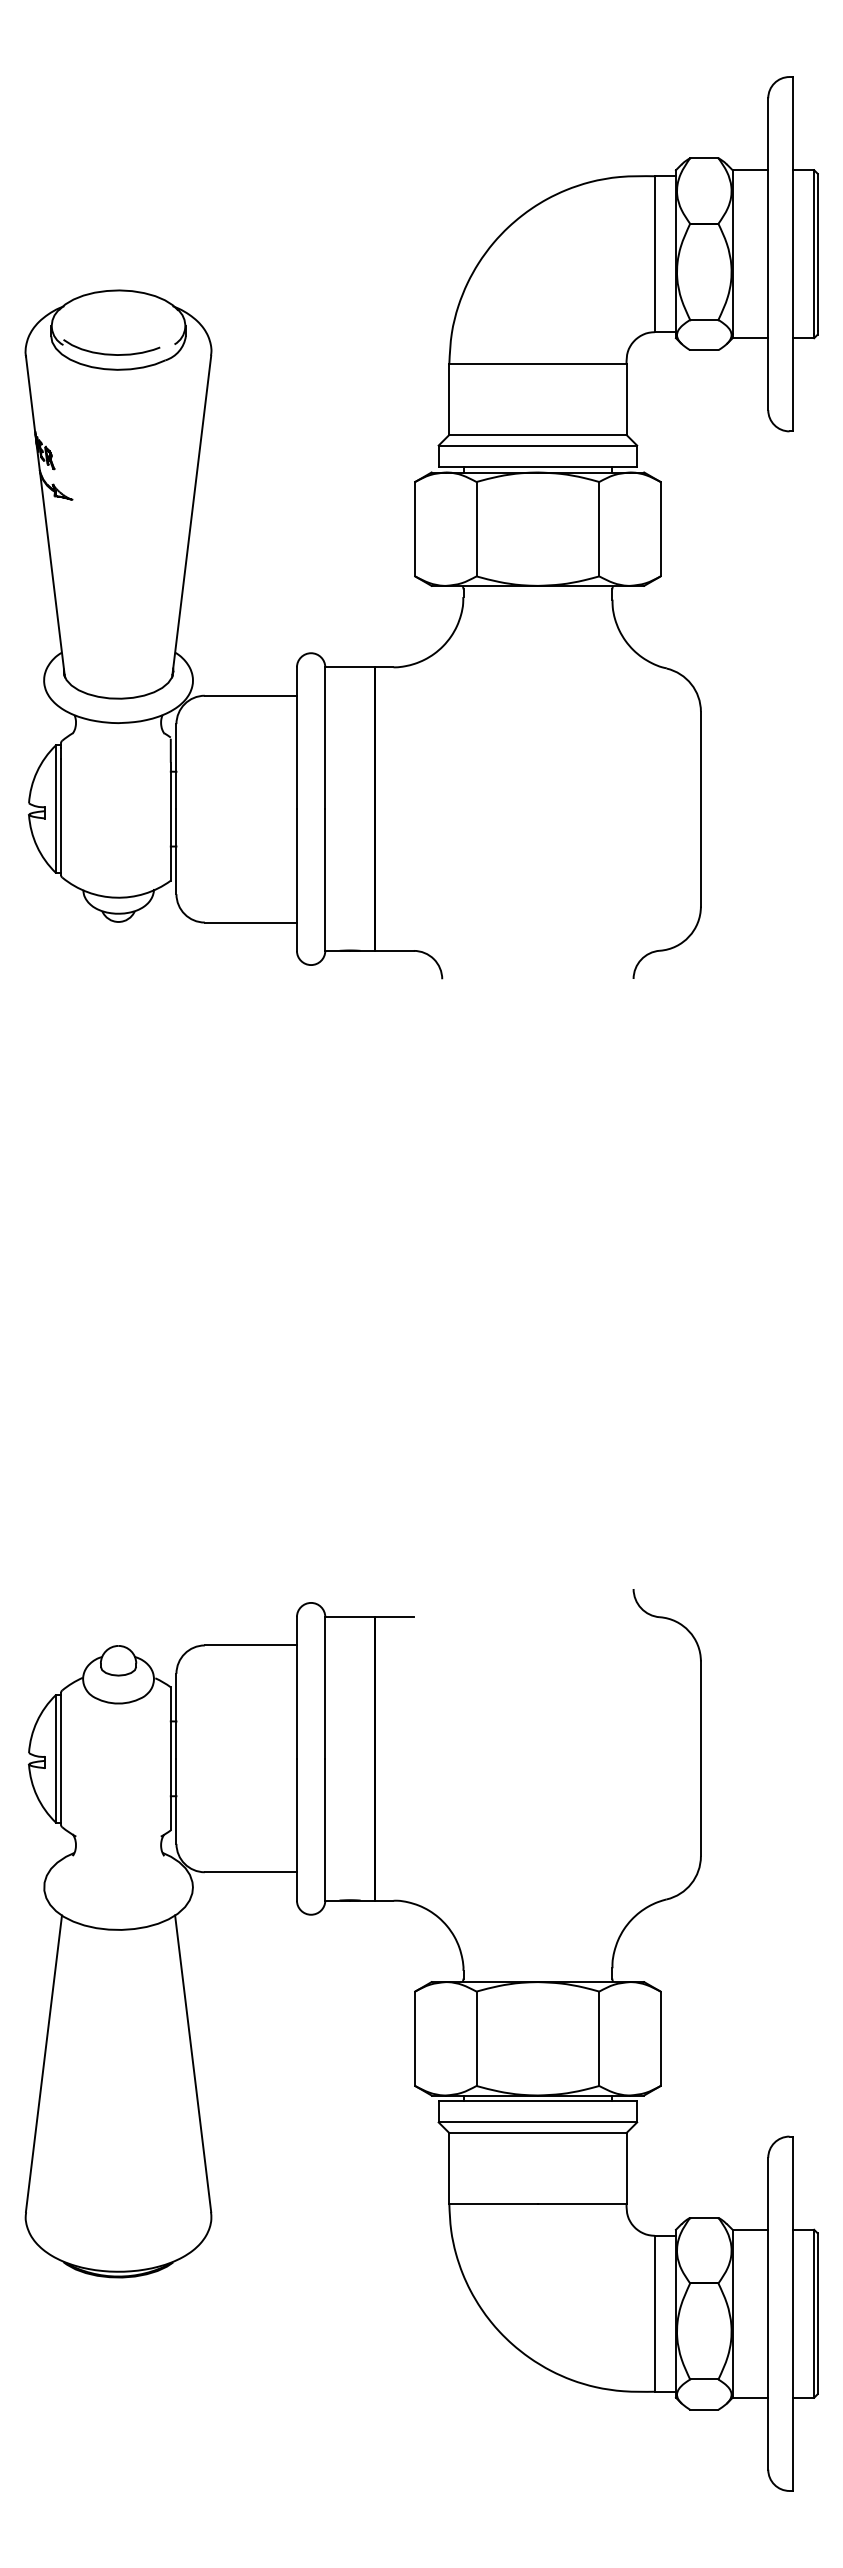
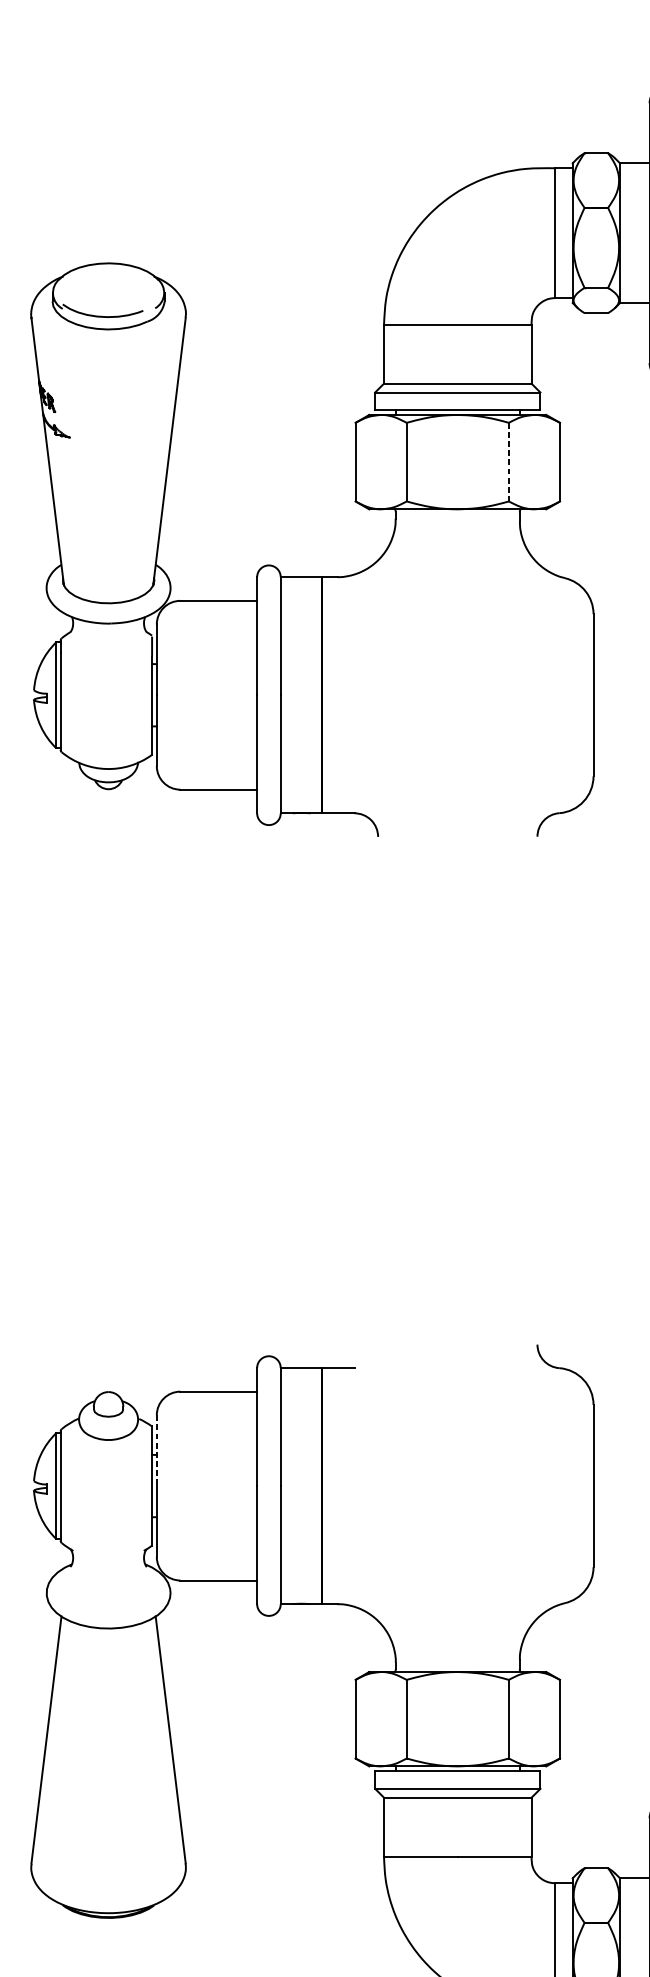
line: (599, 529) -> (509, 462), solid -> dashed
line: (176, 1716) -> (156, 1450), solid -> dashed

